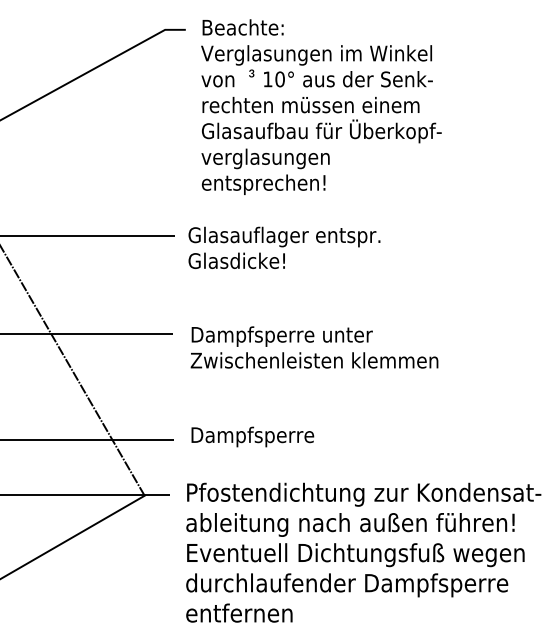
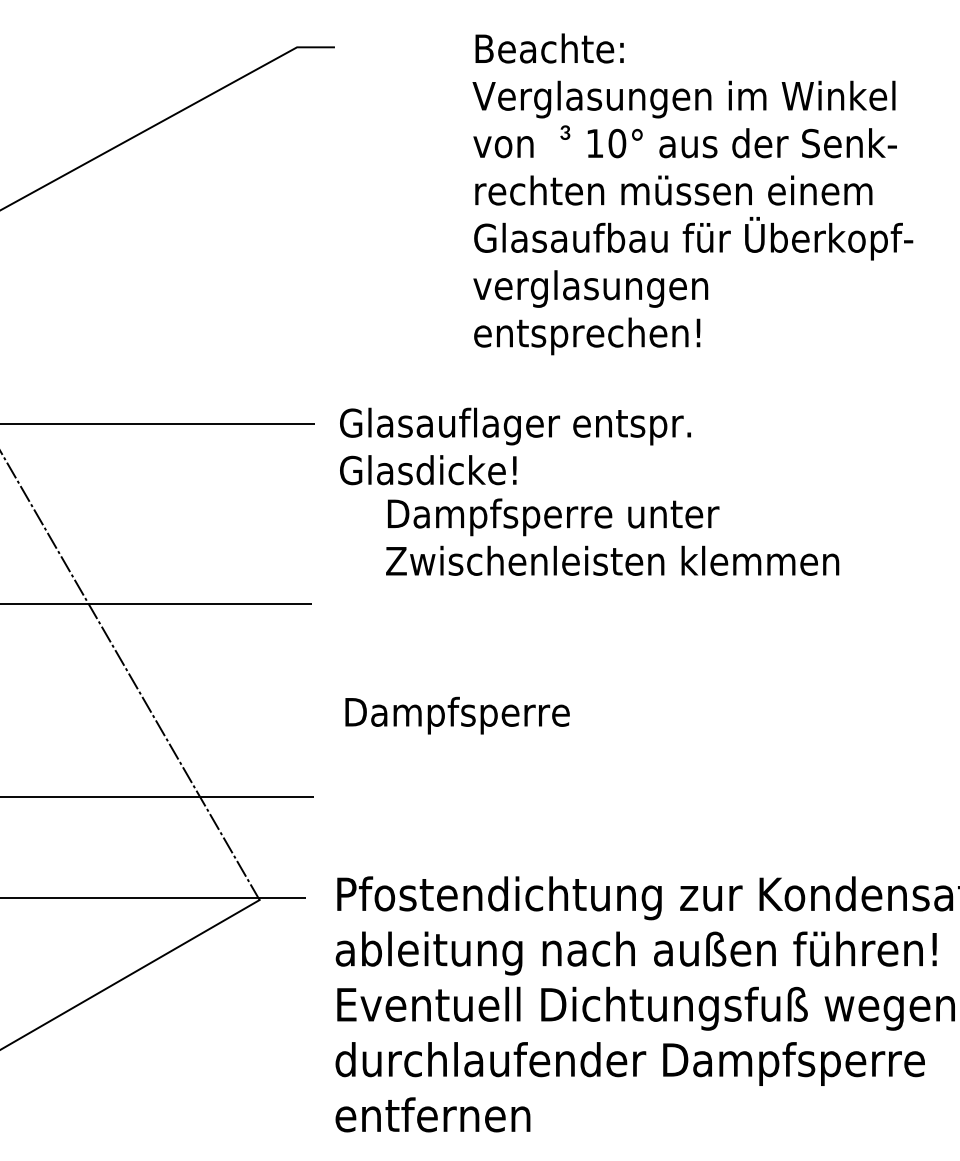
text: (321, 106) -> (693, 193), moved
text: (314, 347) -> (612, 537), moved
text: (252, 436) -> (456, 714), moved

